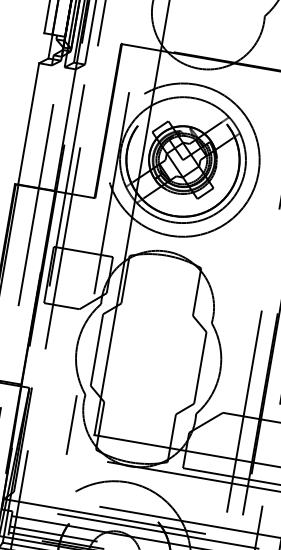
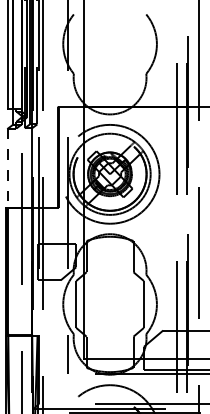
line: (29, 124) -> (8, 168), solid -> dashed

